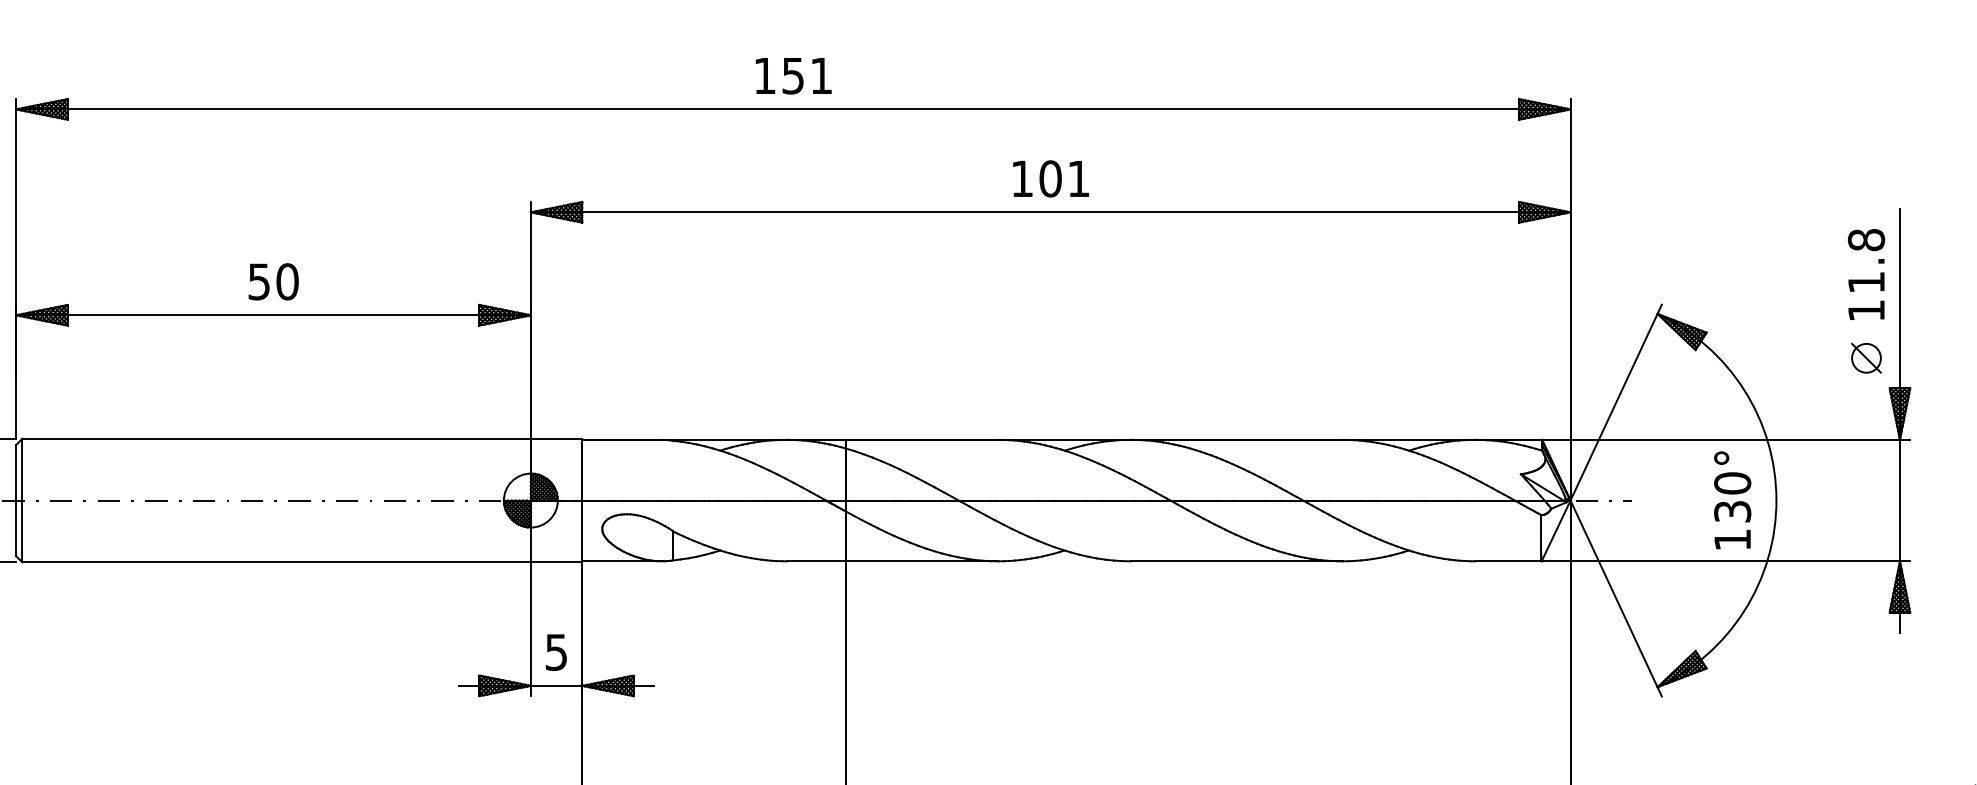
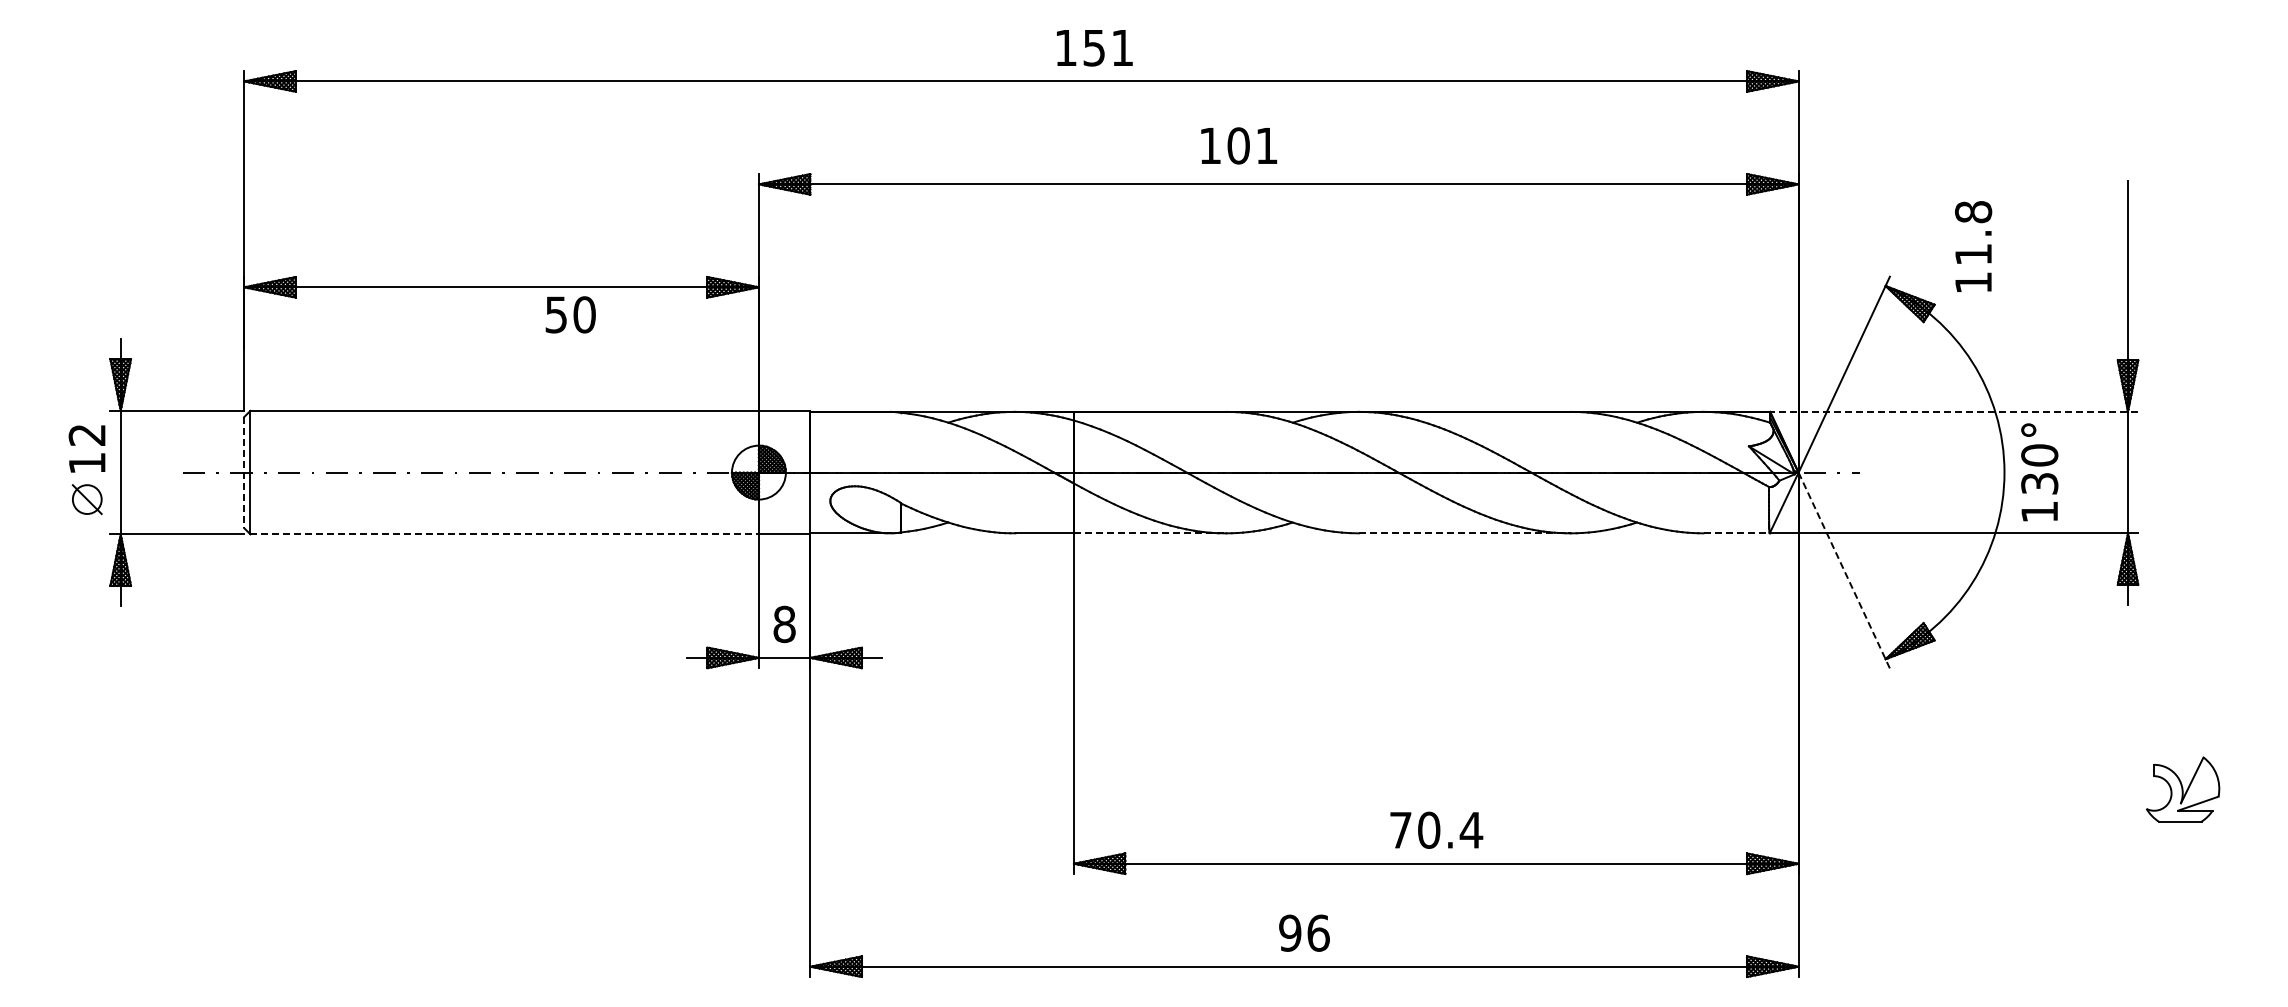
text: (793, 76) -> (1094, 48), moved
text: (1051, 178) -> (1239, 145), moved
text: (1866, 274) -> (1973, 246), moved
text: (273, 281) -> (570, 314), moved
part: (1866, 357) -> (2094, 329), removed
line: (1725, 439) -> (1953, 411), solid -> dashed
line: (16, 500) -> (244, 472), solid -> dashed
text: (1732, 500) -> (2039, 472), moved
line: (922, 561) -> (1150, 533), solid -> dashed
line: (1236, 561) -> (1464, 533), solid -> dashed
line: (1509, 561) -> (1737, 533), solid -> dashed
line: (277, 562) -> (505, 534), solid -> dashed
line: (1616, 599) -> (1844, 571), solid -> dashed
text: (556, 652) -> (784, 624), 5 -> 8

